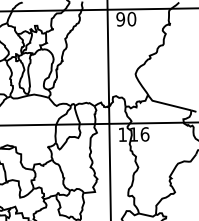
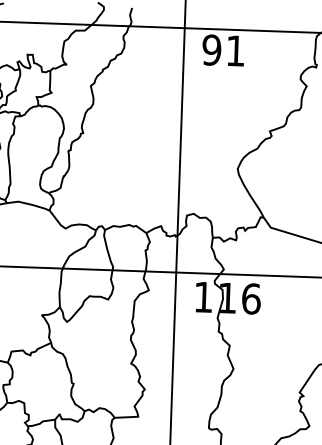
text: (131, 18) -> (234, 49), 90 -> 91

